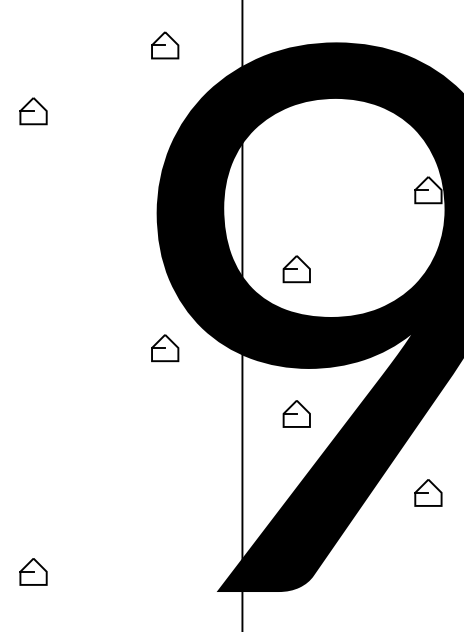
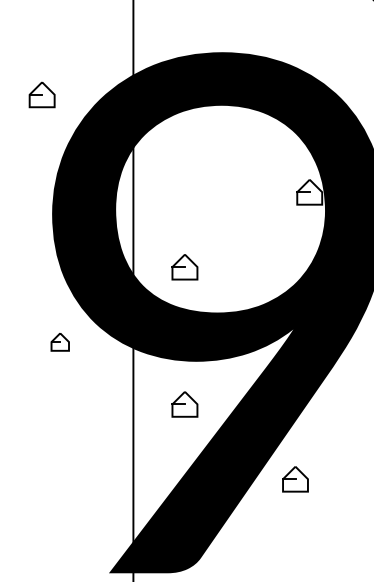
part: (165, 45) -> (42, 94), moved
part: (165, 348) -> (60, 342), size x0.7
part: (428, 492) -> (295, 478), moved

